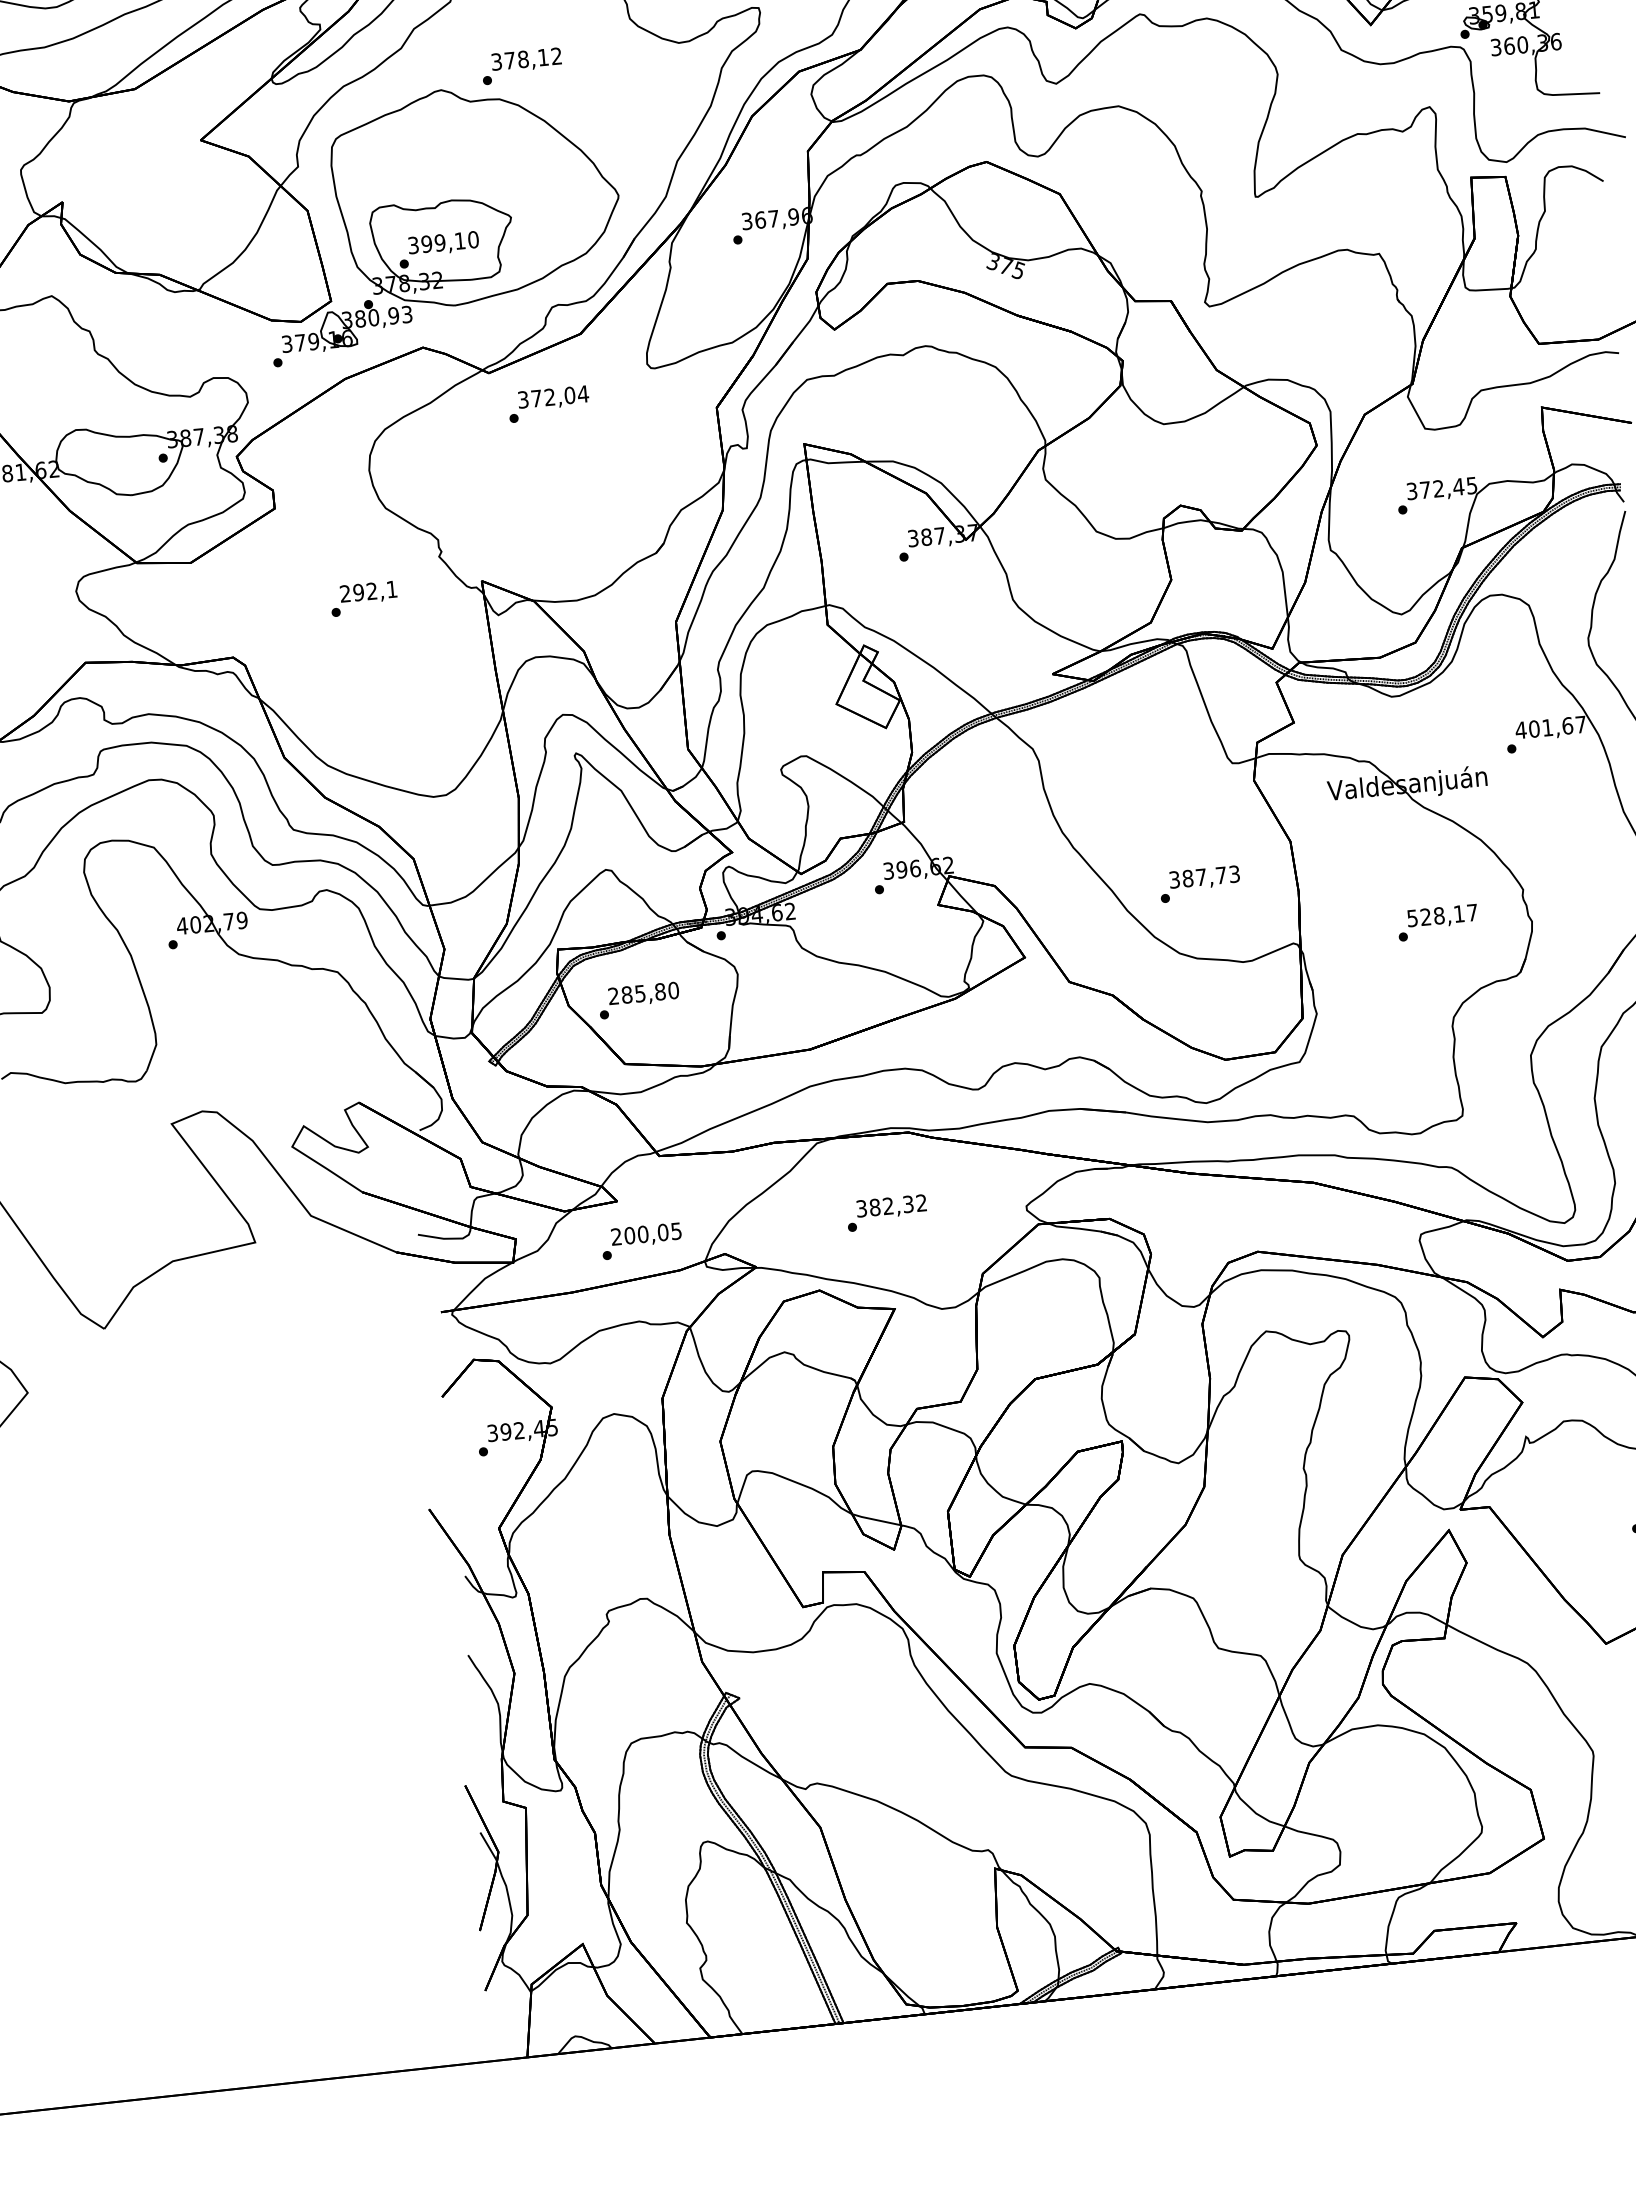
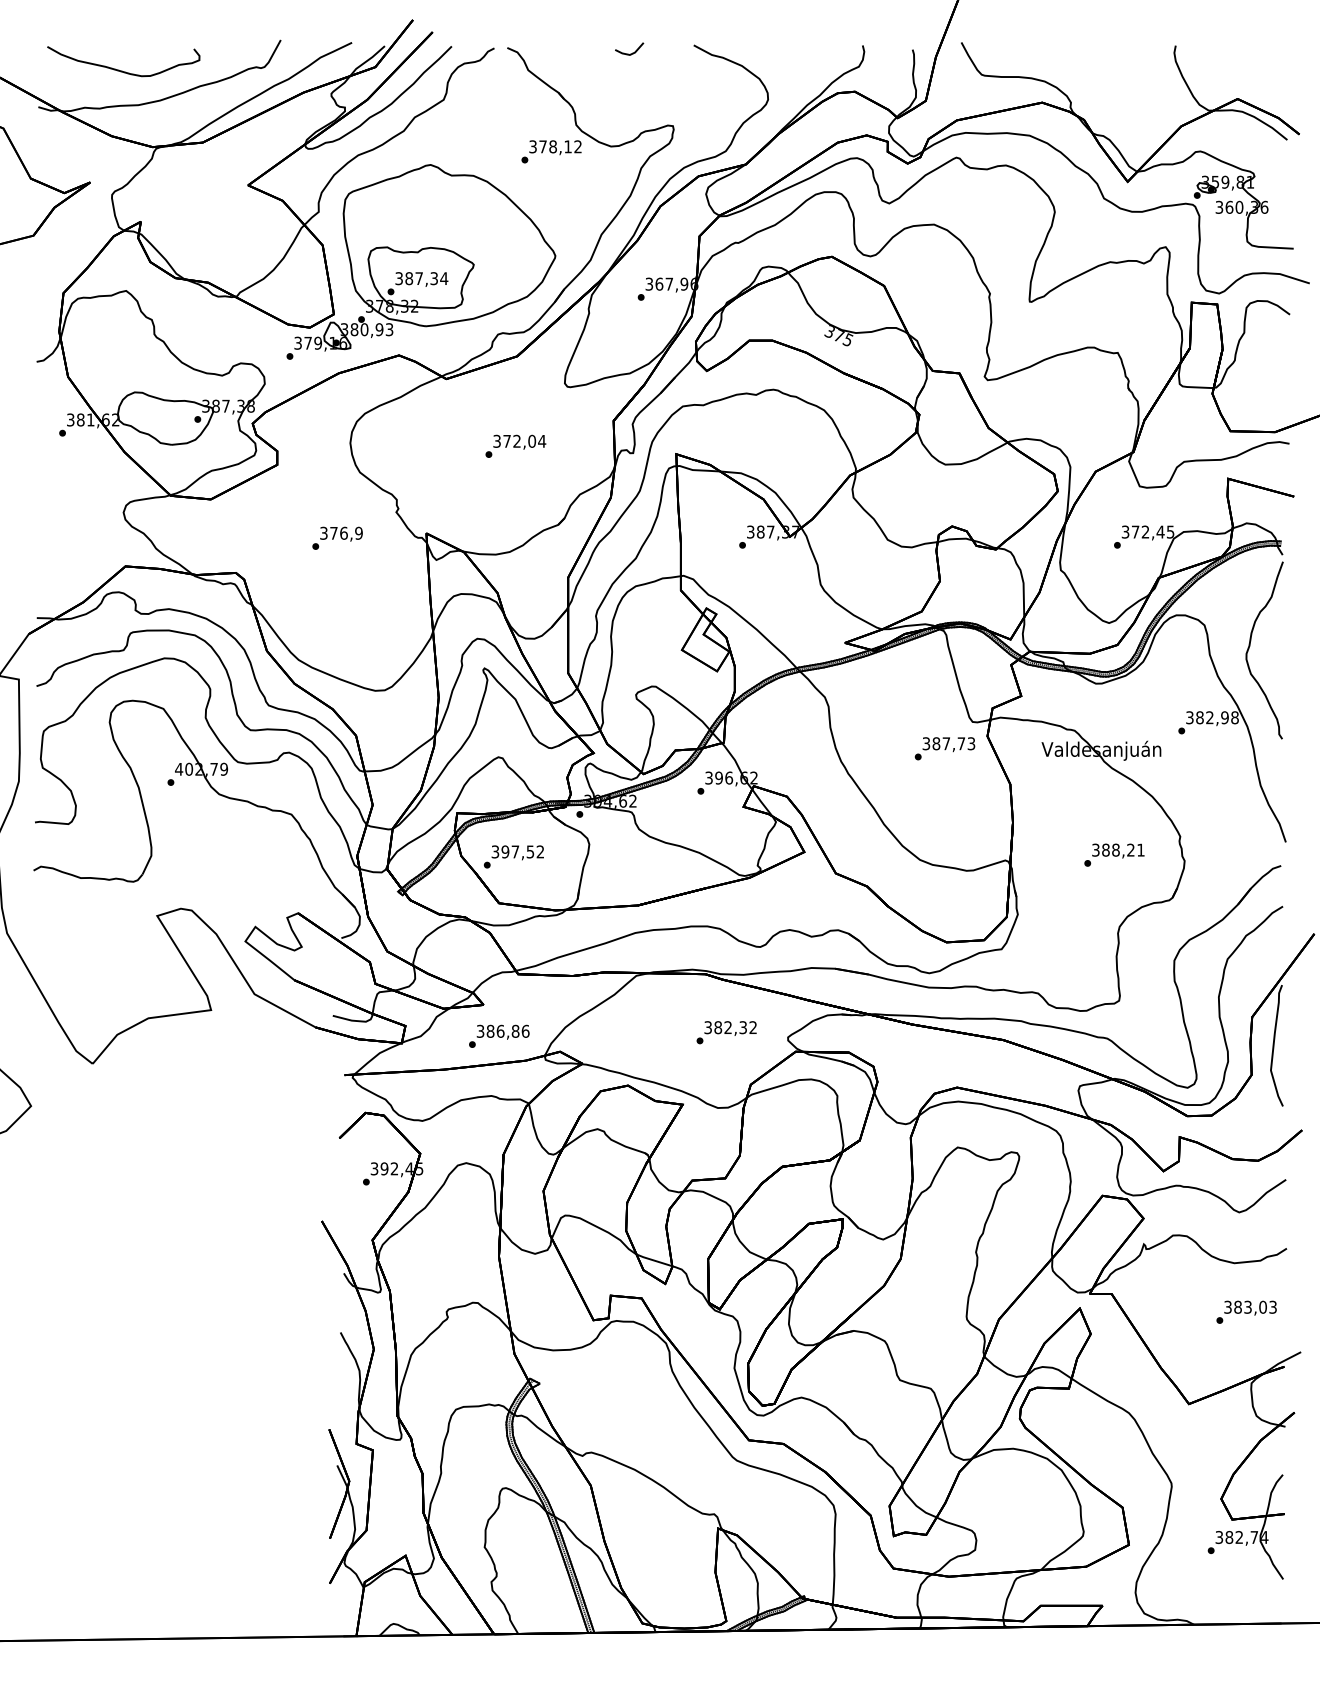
text: (521, 65) -> (551, 151), moved
text: (449, 241) -> (426, 278), 399,10 -> 387,34
text: (548, 403) -> (515, 445), moved
text: (368, 590) -> (341, 532), 292,1 -> 376,9
text: (1549, 727) -> (1211, 717), 401,67 -> 382,98
text: (1199, 883) -> (944, 748), moved
text: (1442, 914) -> (1118, 849), 528,17 -> 388,21
text: (643, 992) -> (517, 851), 285,80 -> 397,52
text: (886, 1212) -> (726, 1032), moved
text: (645, 1232) -> (502, 1030), 200,05 -> 386,86

